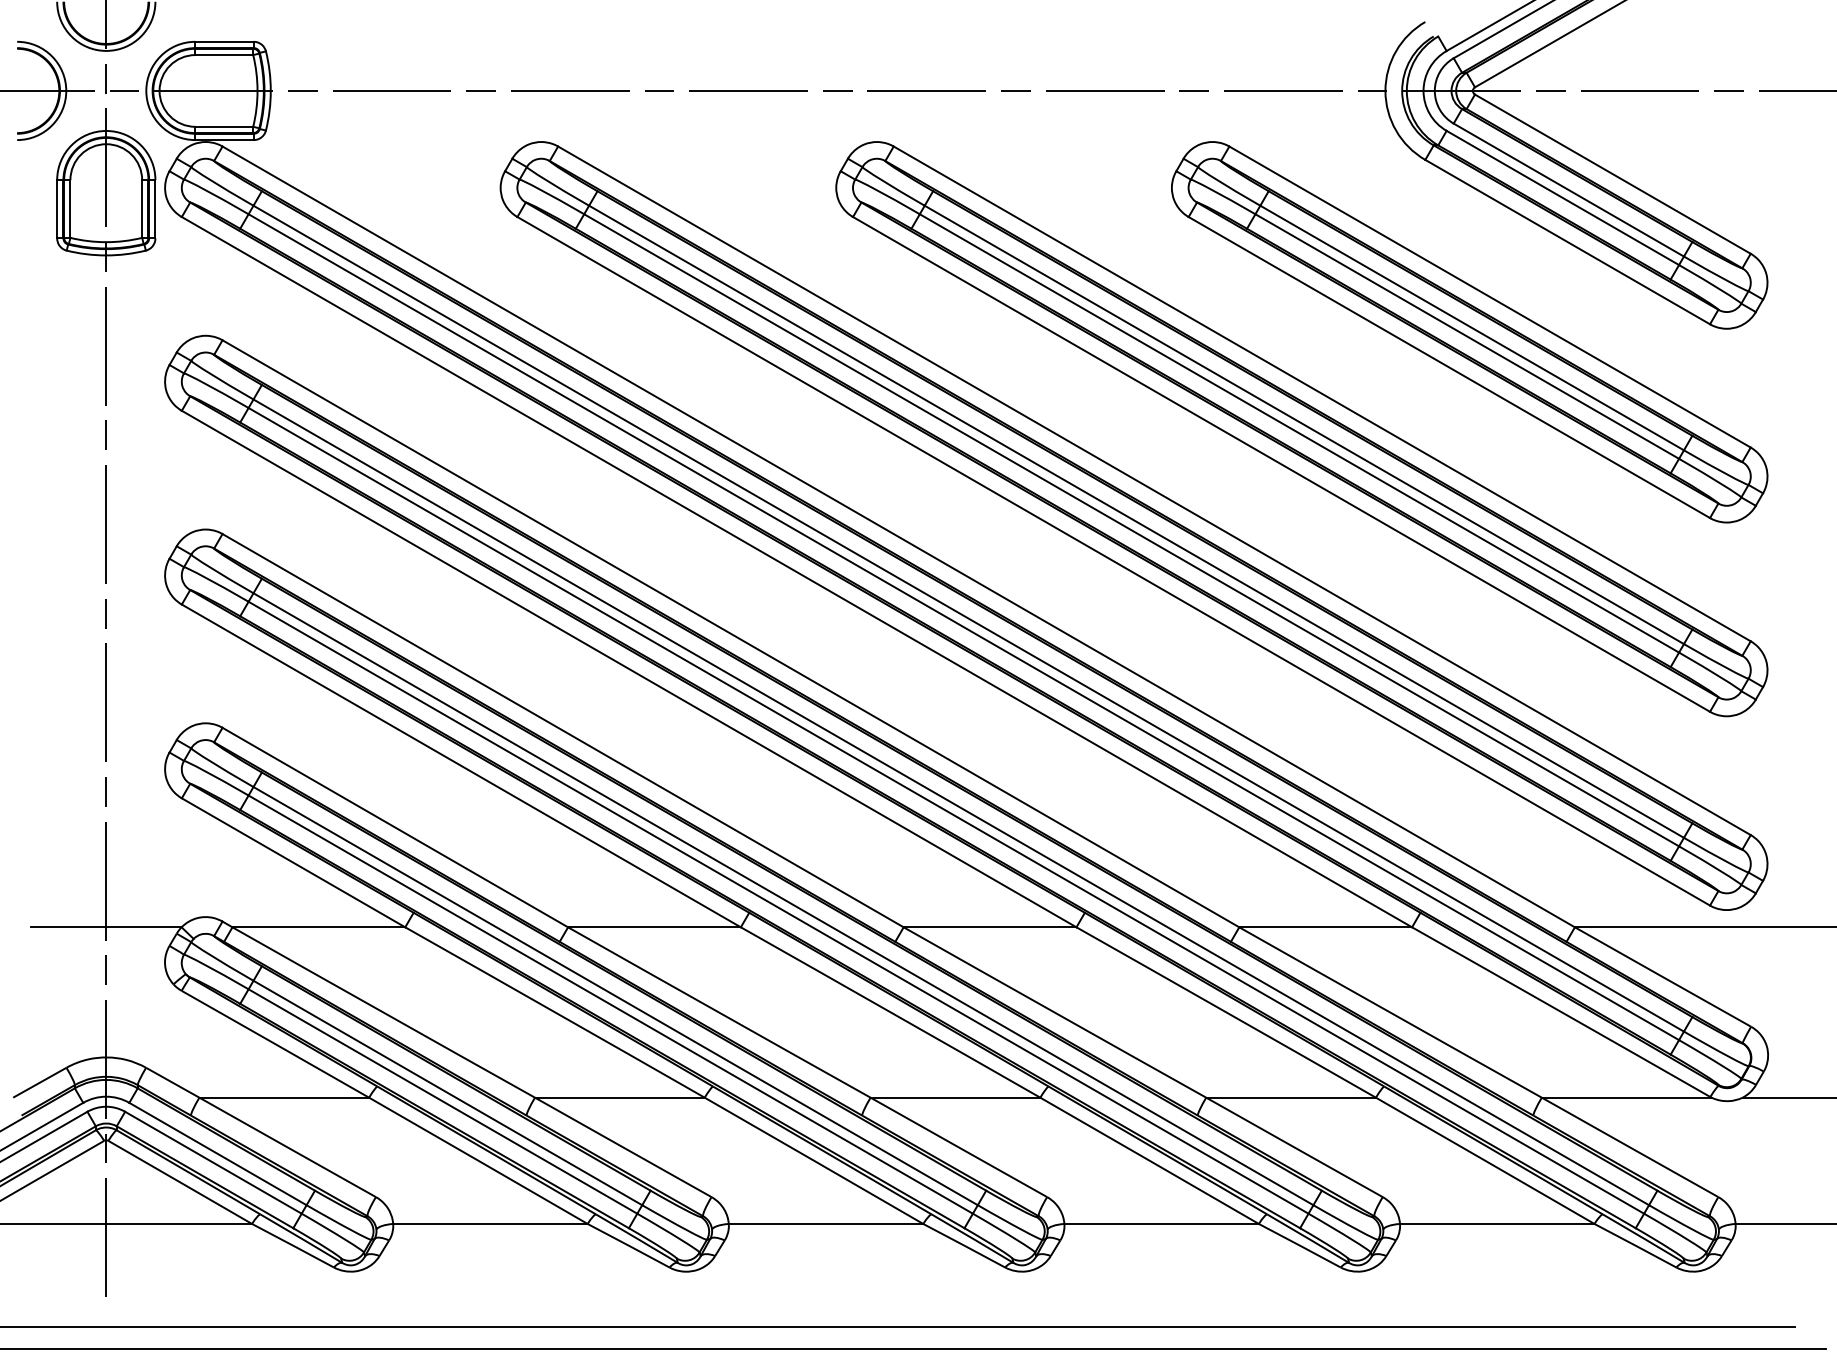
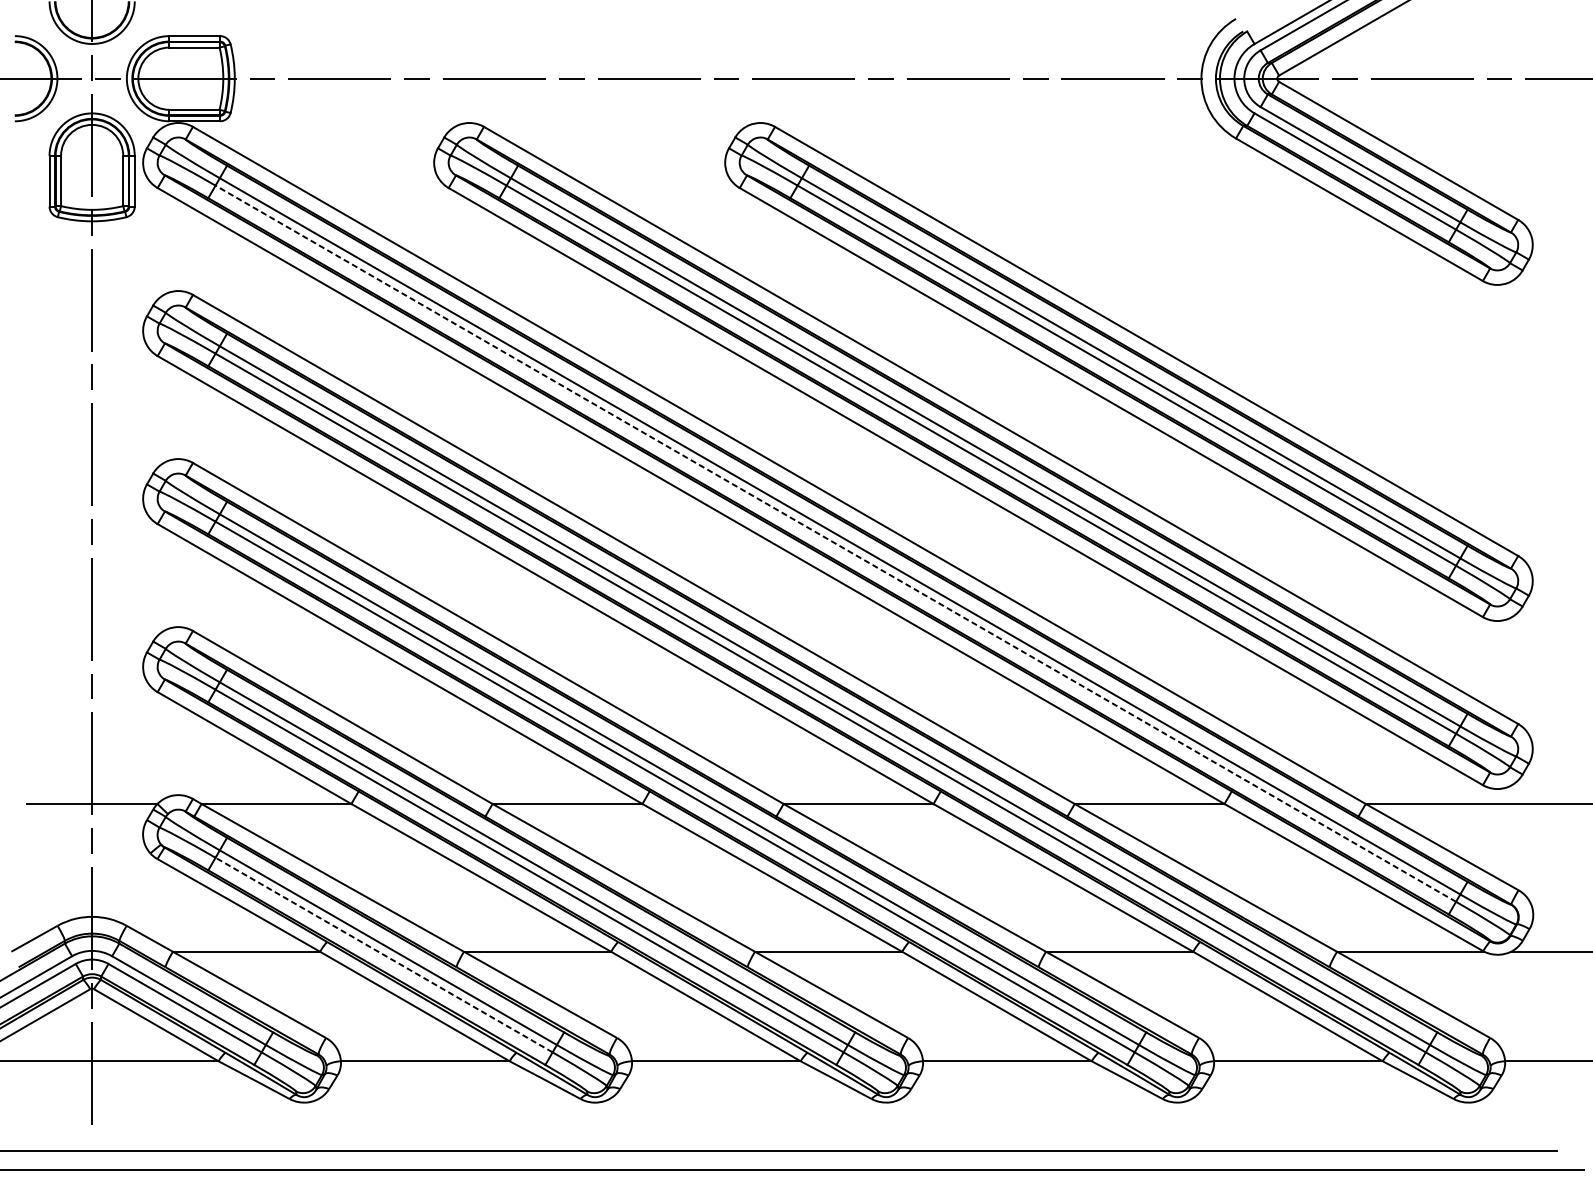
part: (1469, 332) -> (1274, 288), removed
line: (963, 627) -> (835, 544), solid -> dashed
line: (442, 1101) -> (383, 955), solid -> dashed

